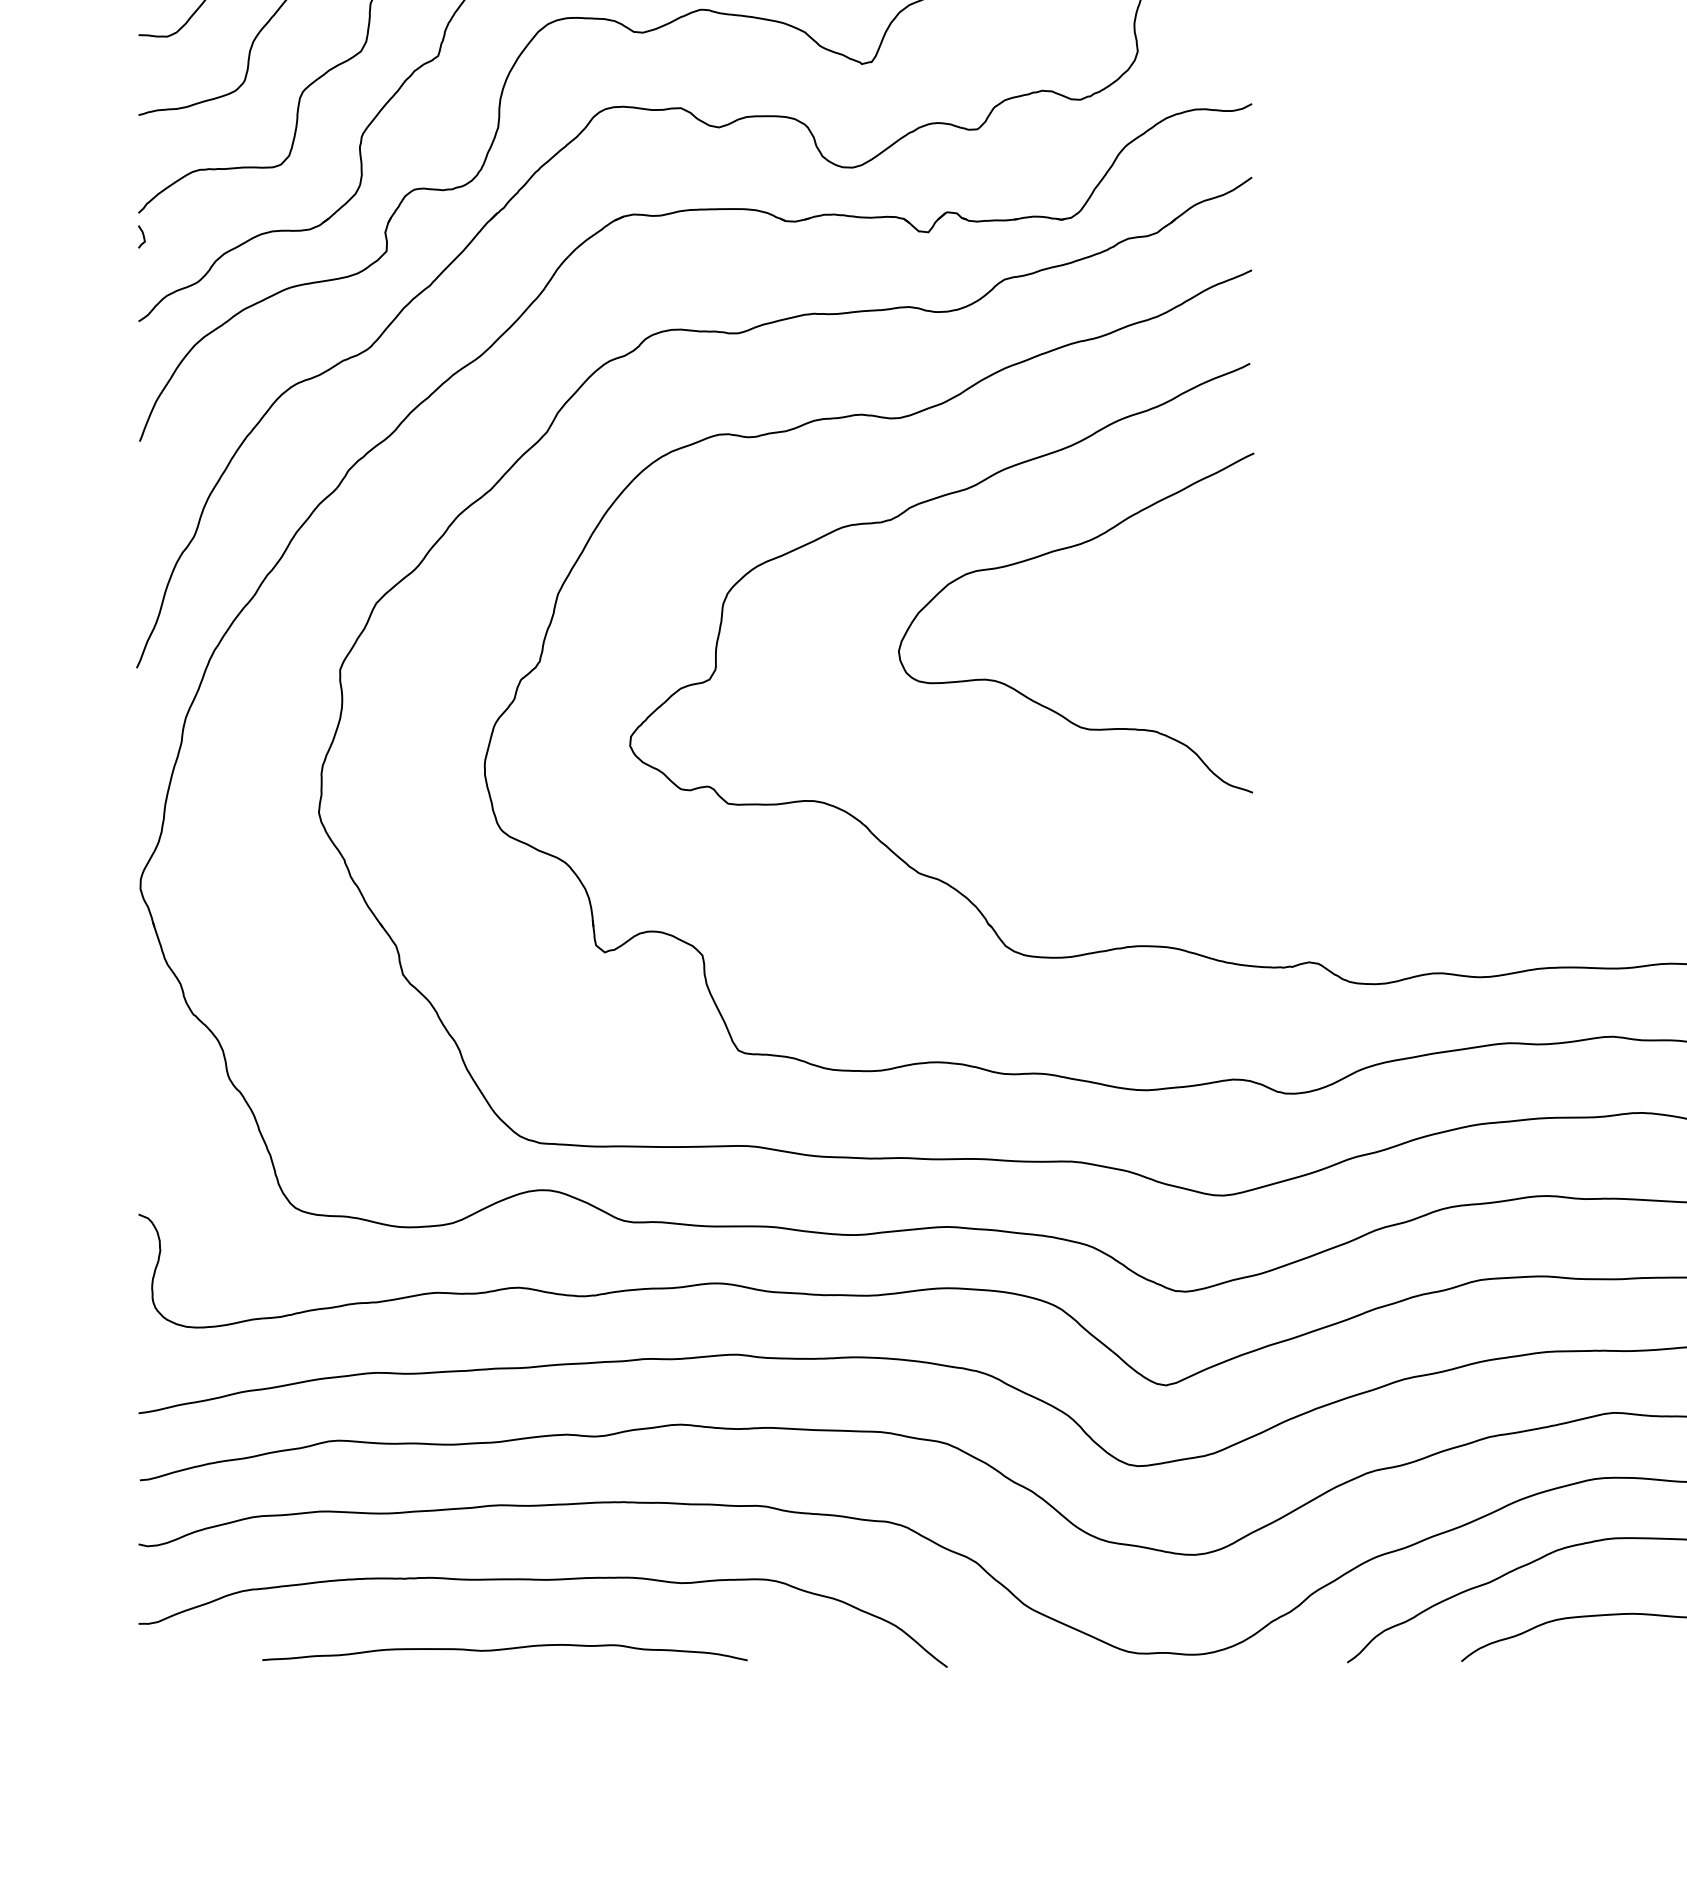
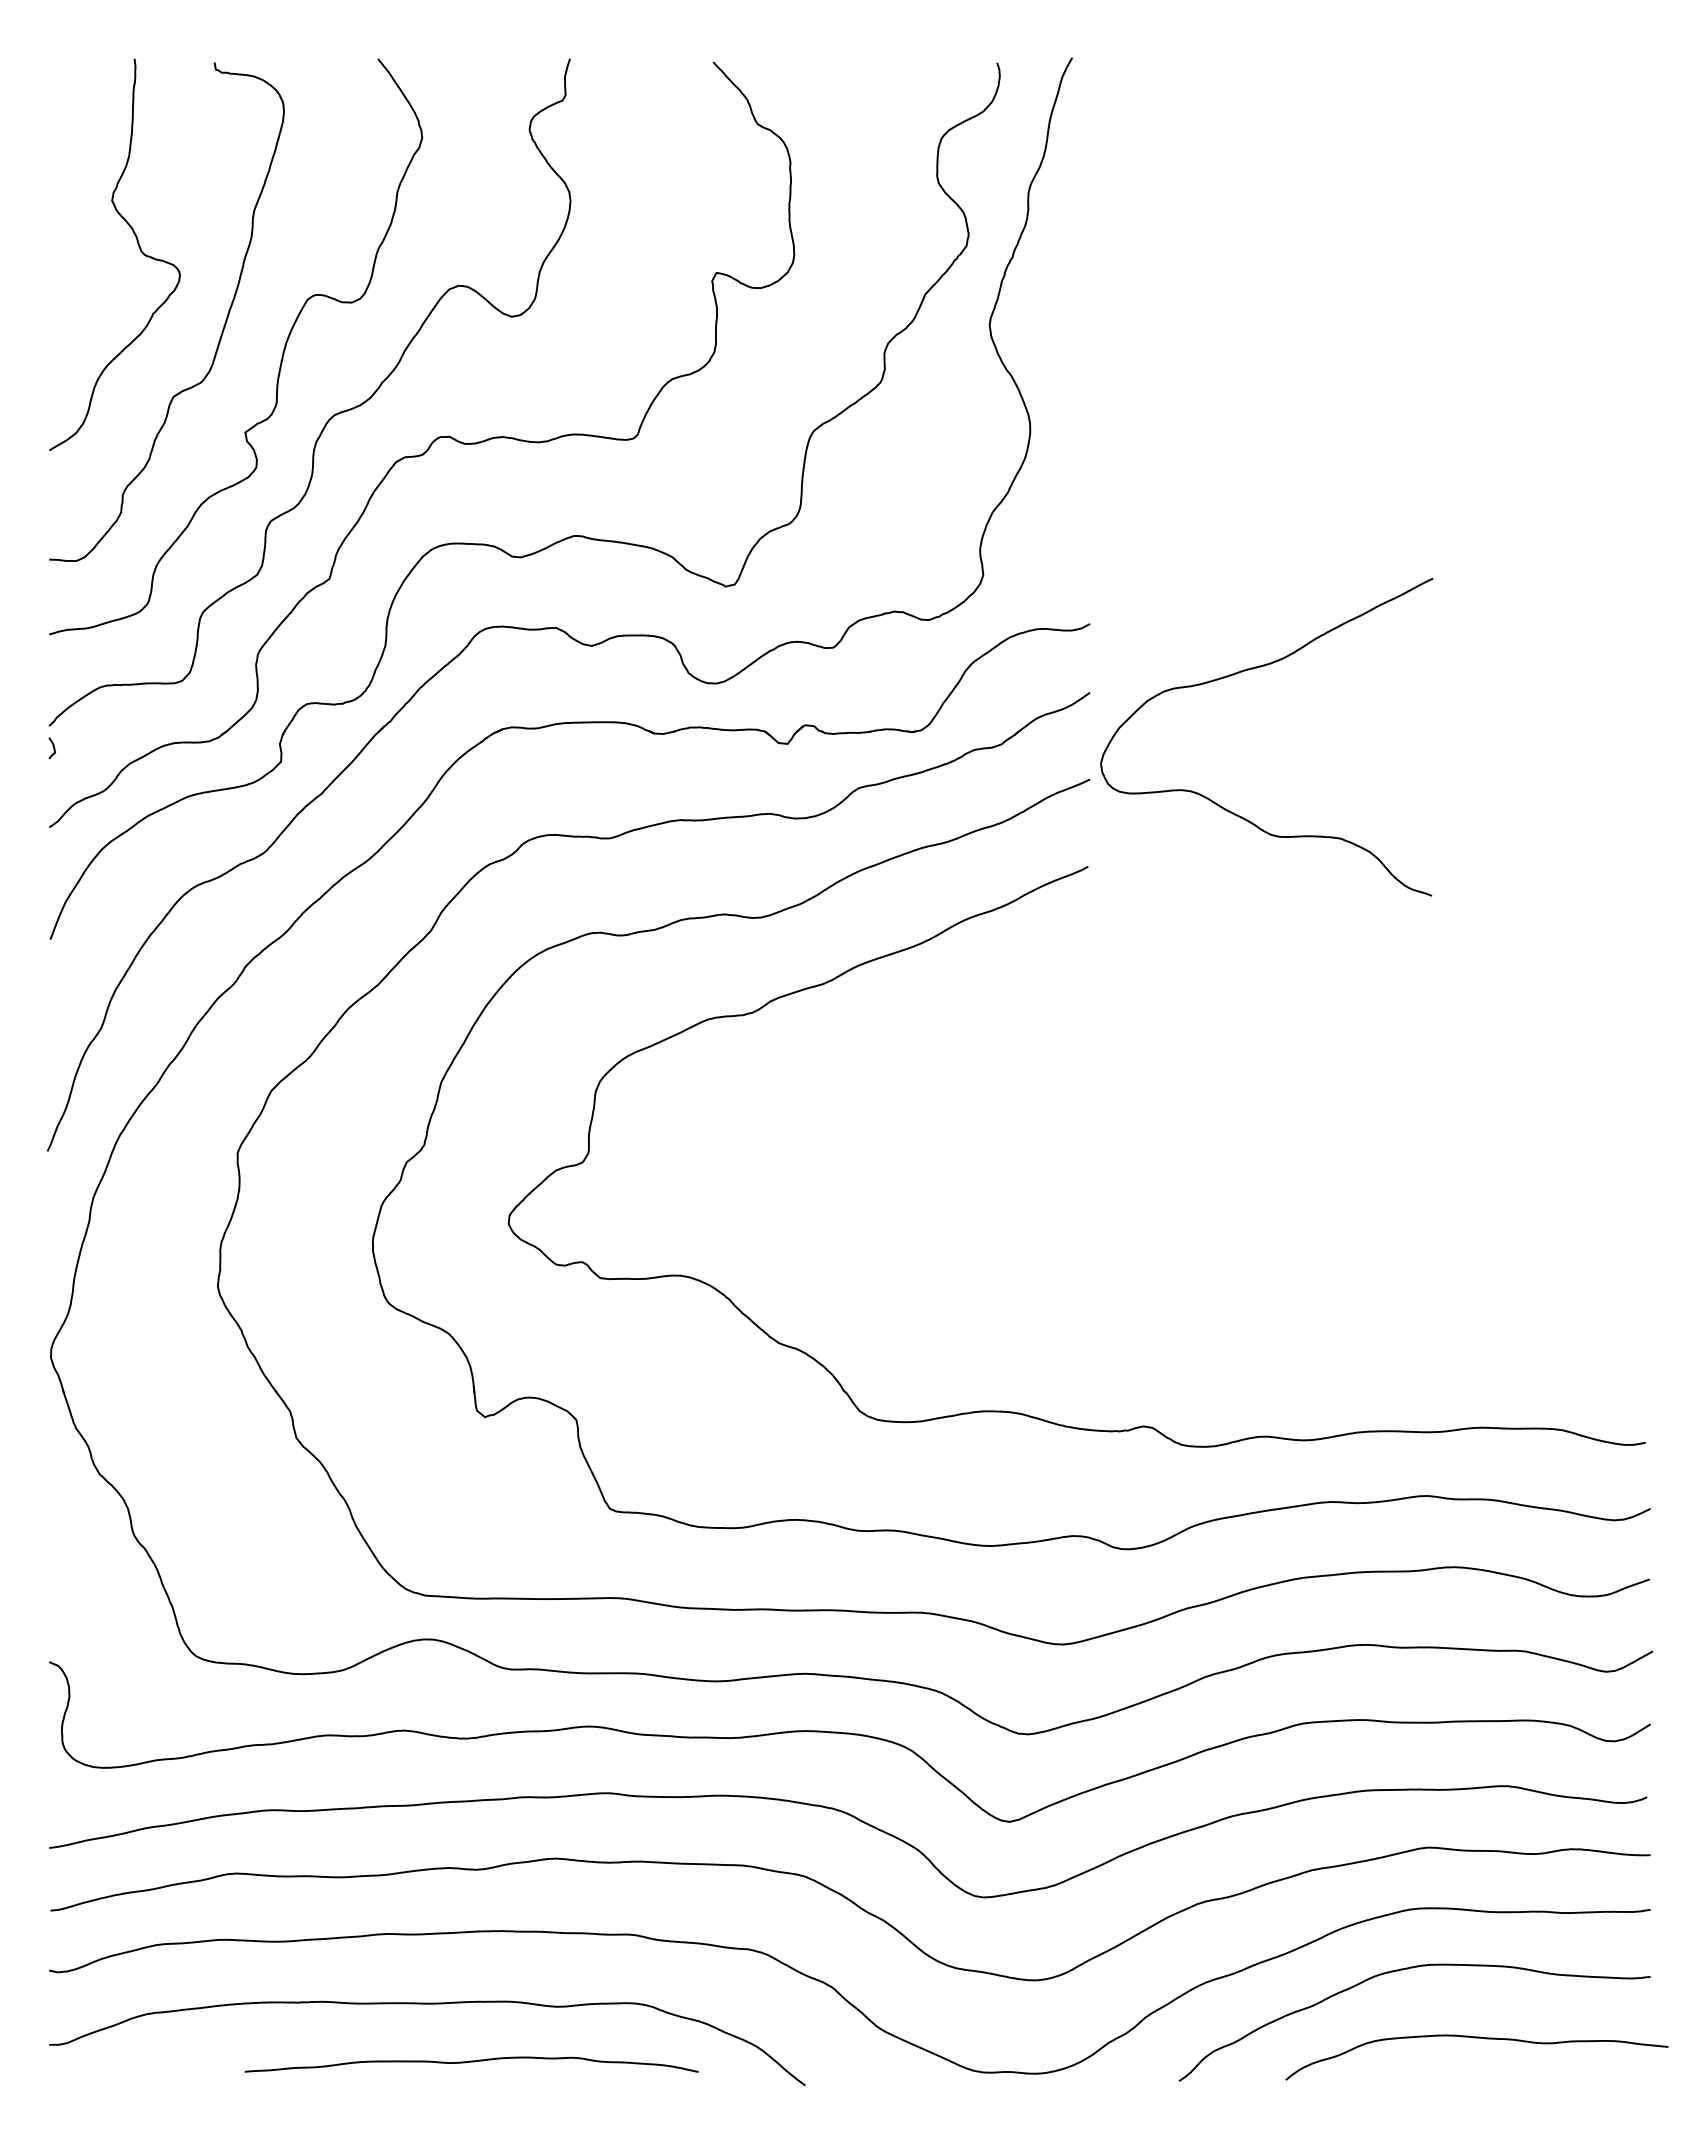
curve: (1057, 551) -> (1249, 670), moved
curve: (504, 1650) -> (471, 2062), moved

